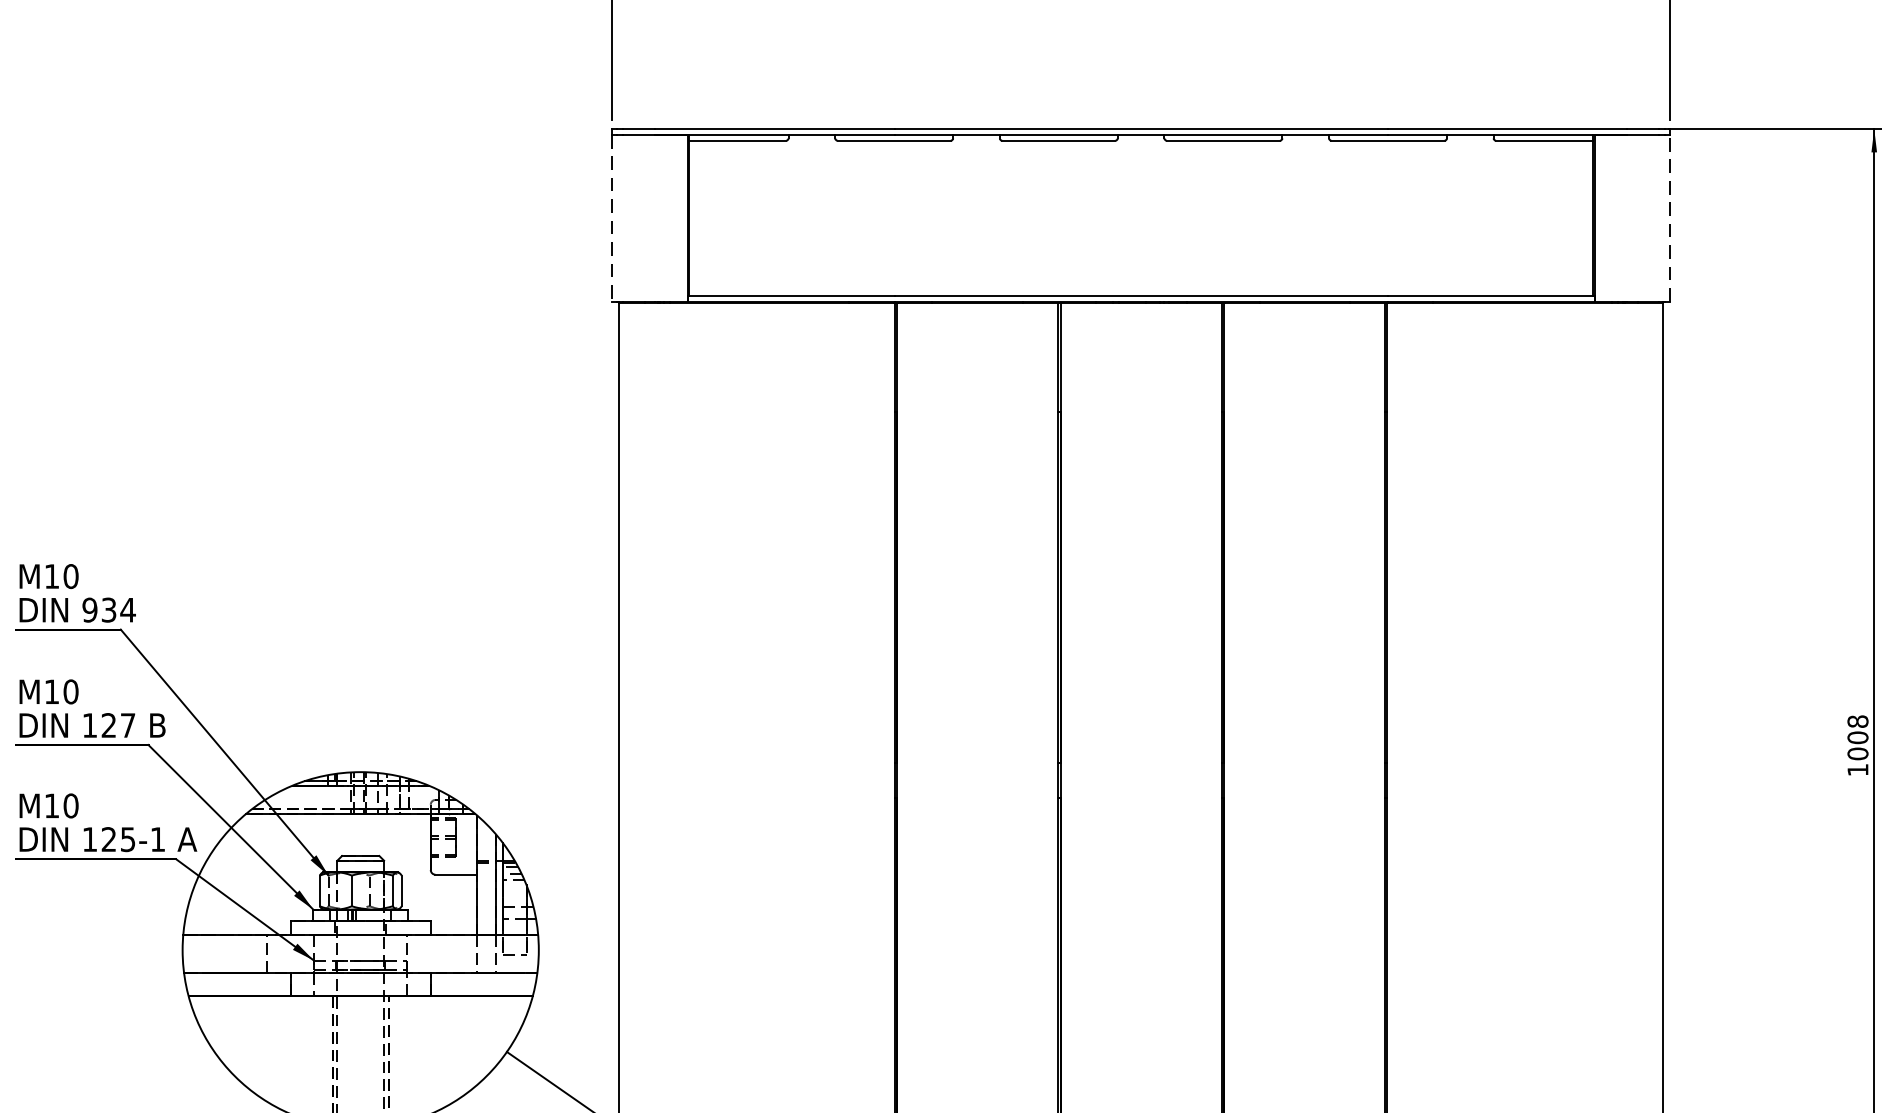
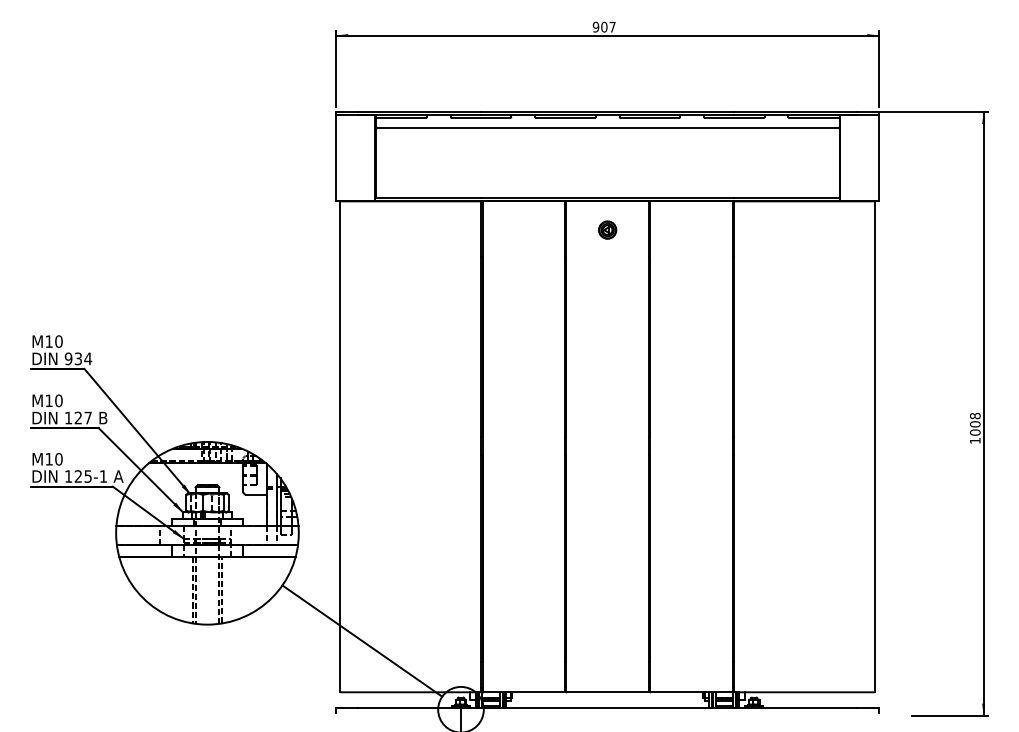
line: (1140, 158) -> (607, 127), added
line: (612, 217) -> (336, 157), dashed -> solid
line: (1671, 217) -> (879, 157), dashed -> solid
part: (1140, 357) -> (607, 229), added

